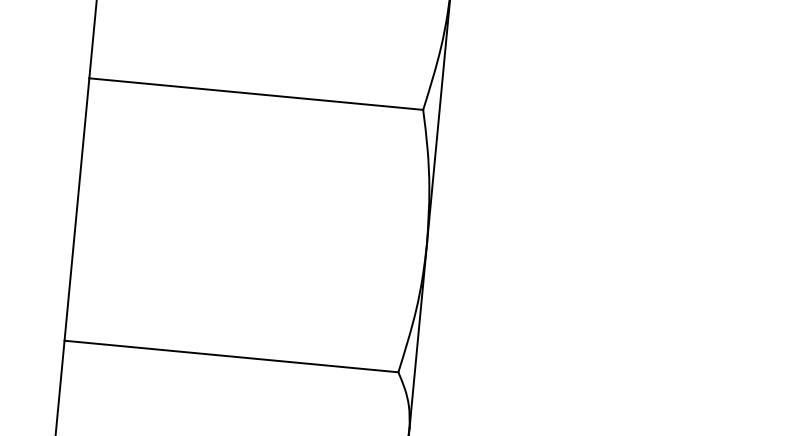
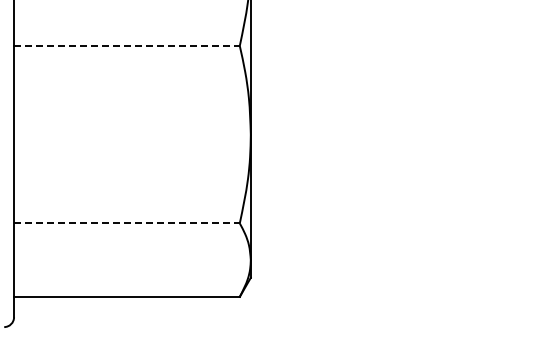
line: (255, 93) -> (126, 45), solid -> dashed
line: (230, 356) -> (126, 223), solid -> dashed

